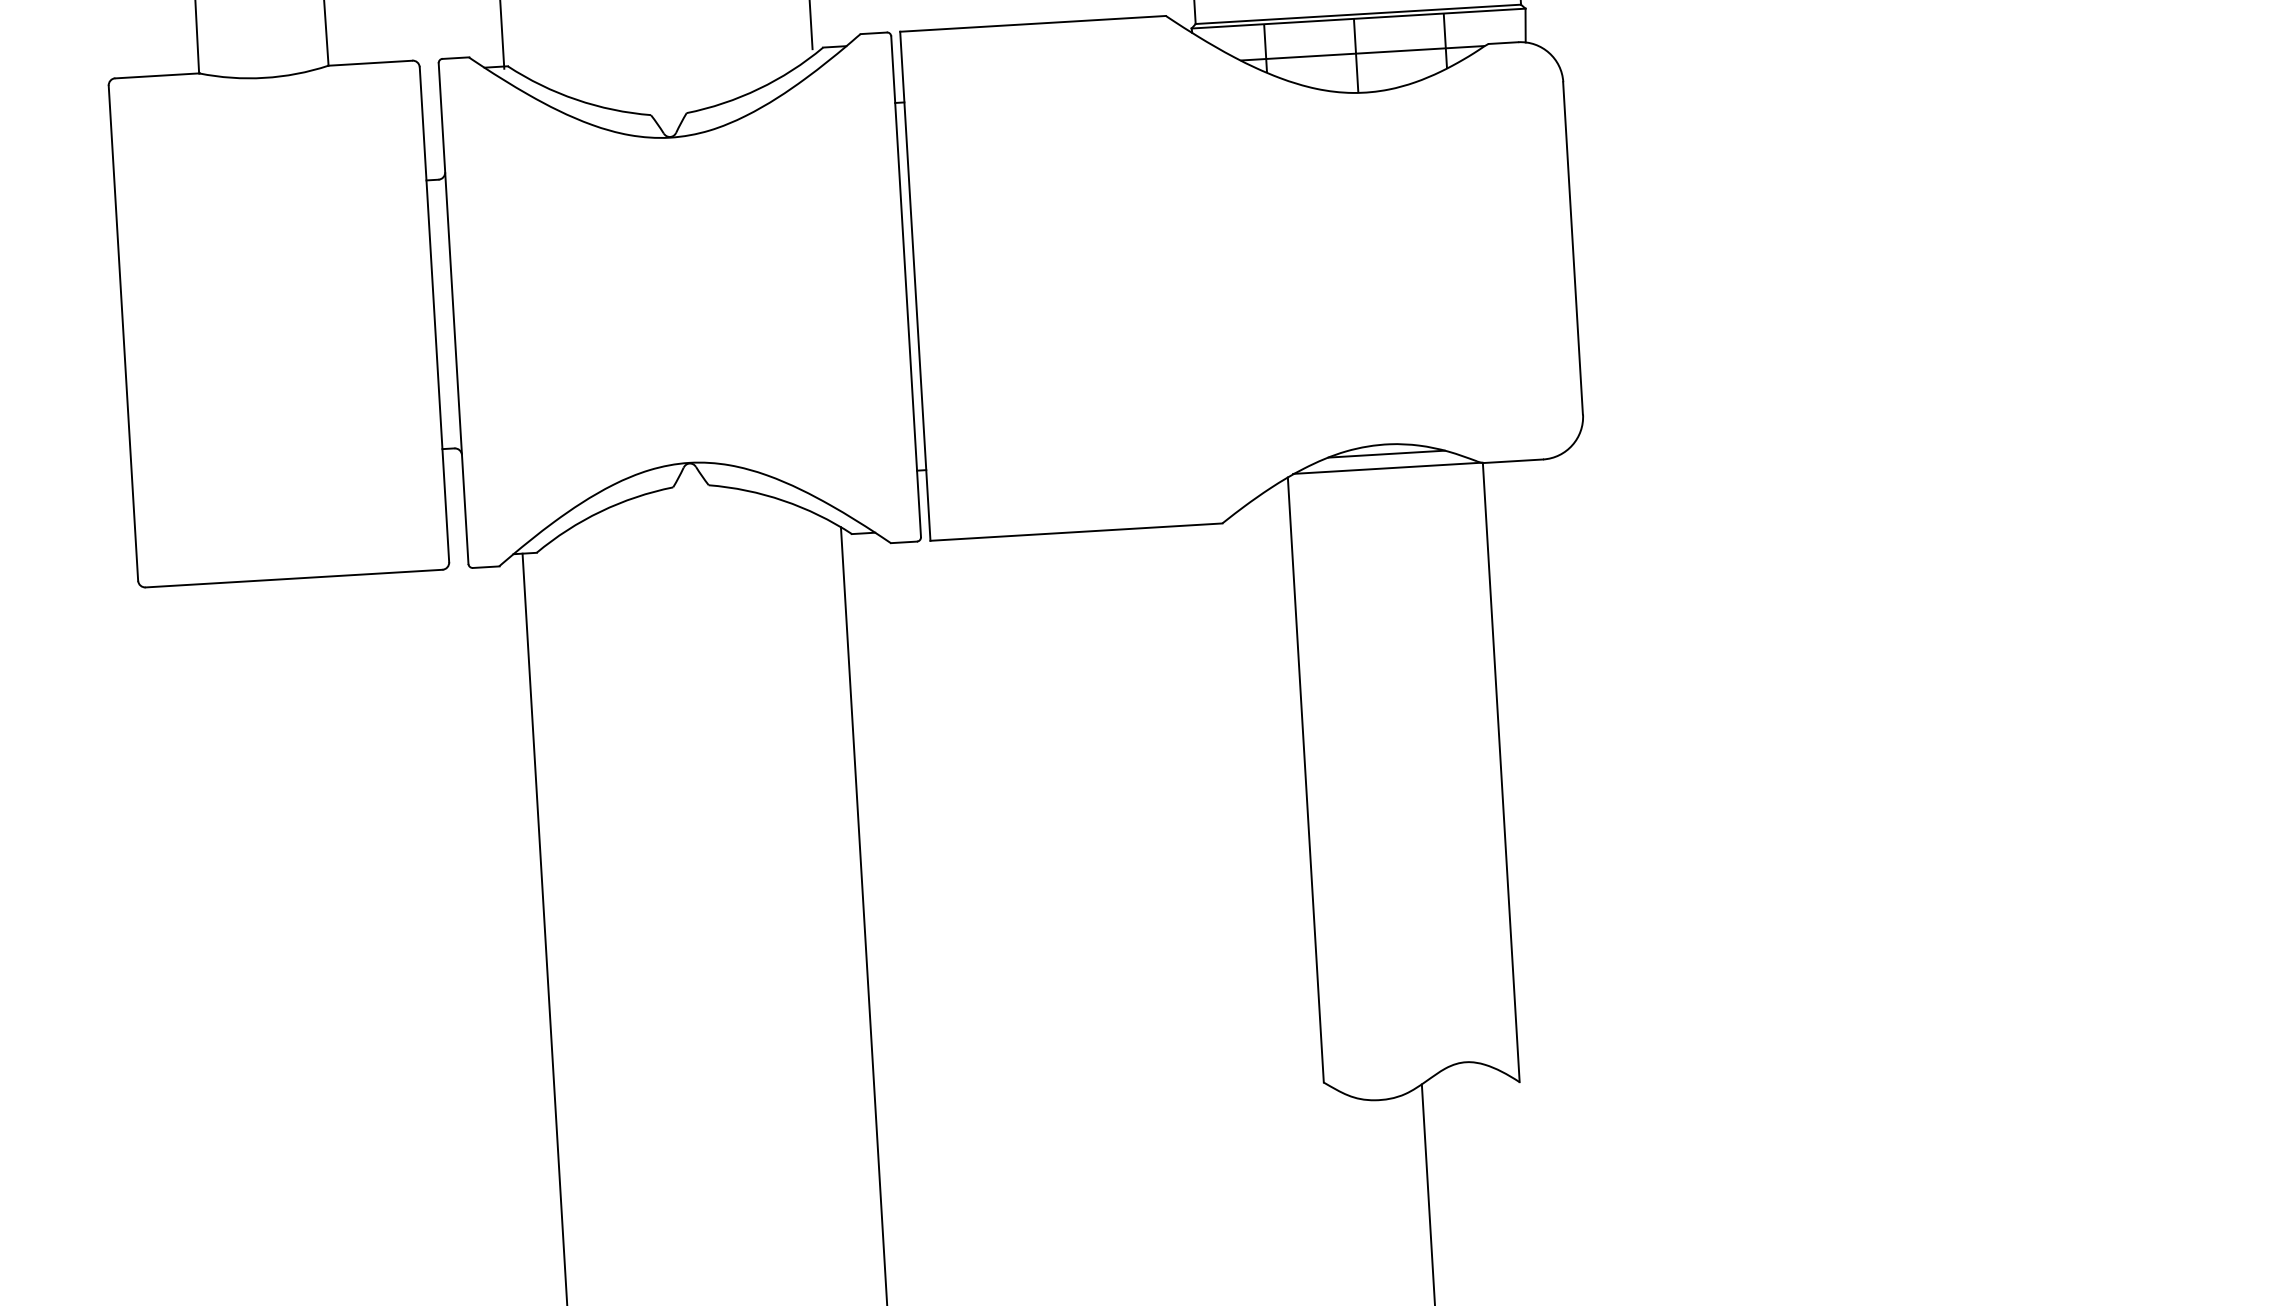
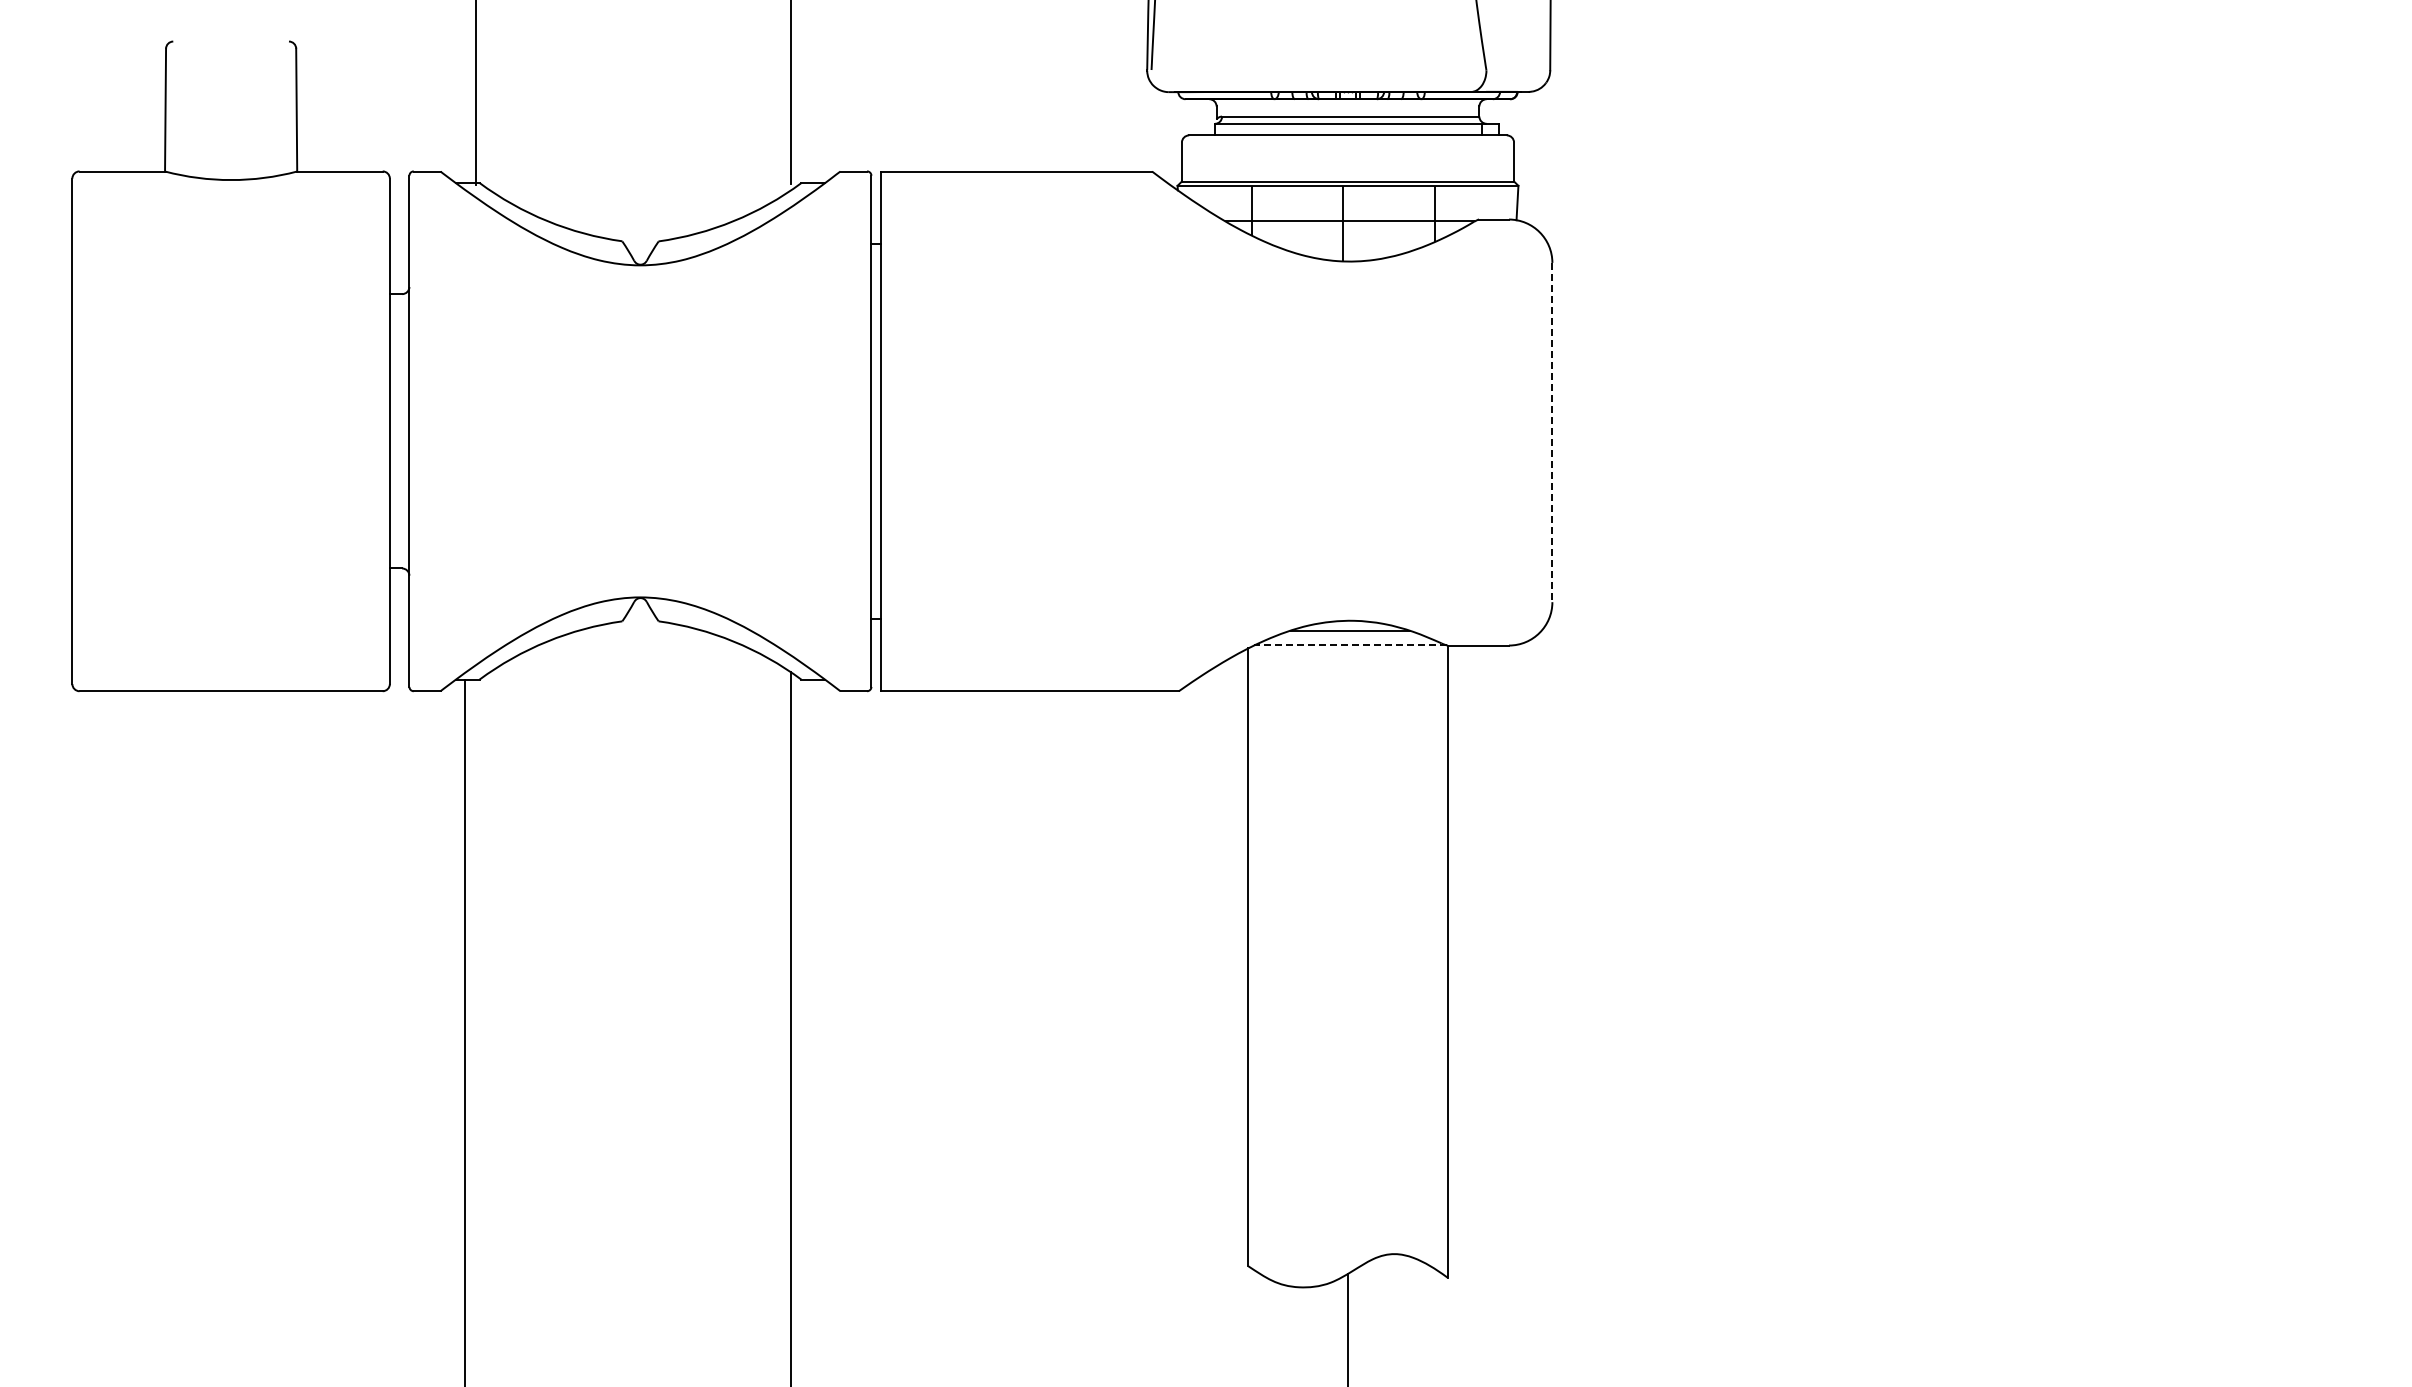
line: (1573, 248) -> (1552, 432), solid -> dashed
line: (1387, 468) -> (1350, 645), solid -> dashed

